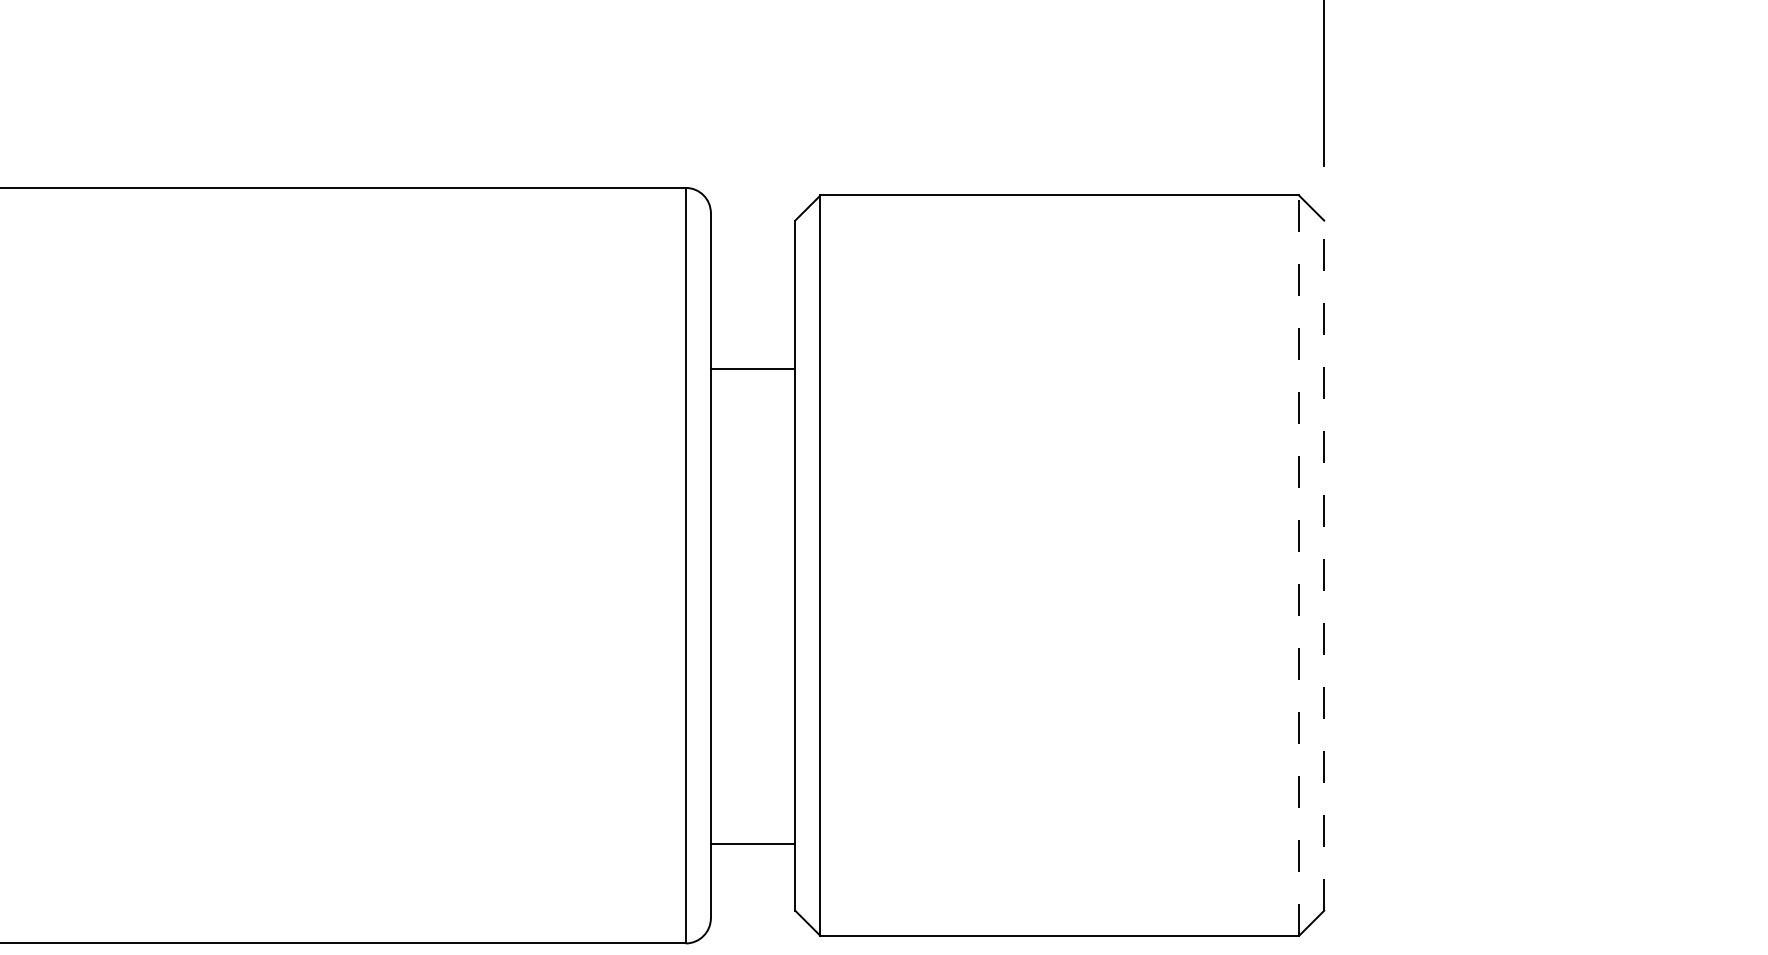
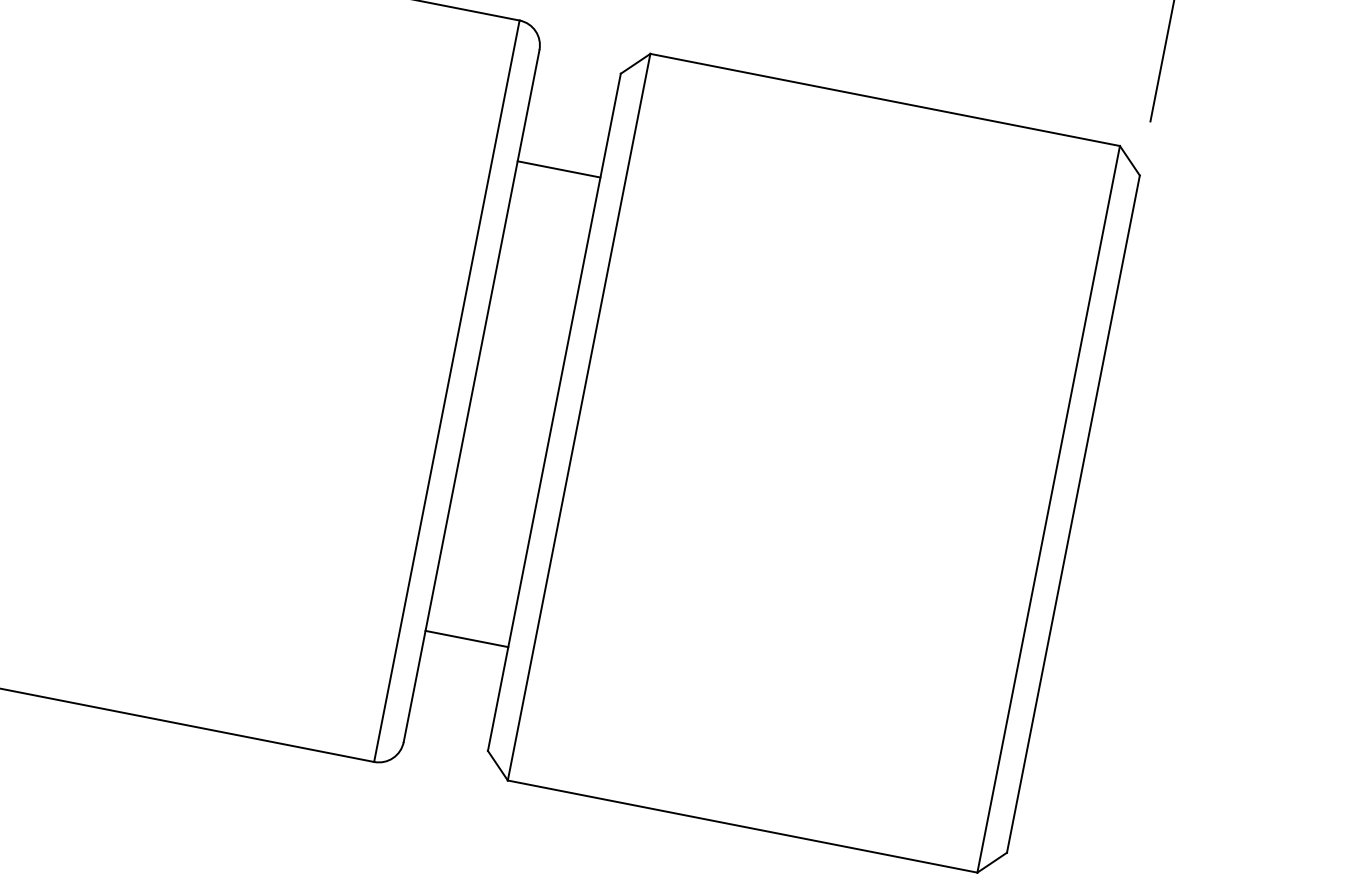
line: (752, 369) -> (558, 169), moved
line: (1299, 565) -> (1049, 509), dashed -> solid
line: (1324, 565) -> (1073, 514), dashed -> solid
line: (752, 843) -> (466, 638), moved

